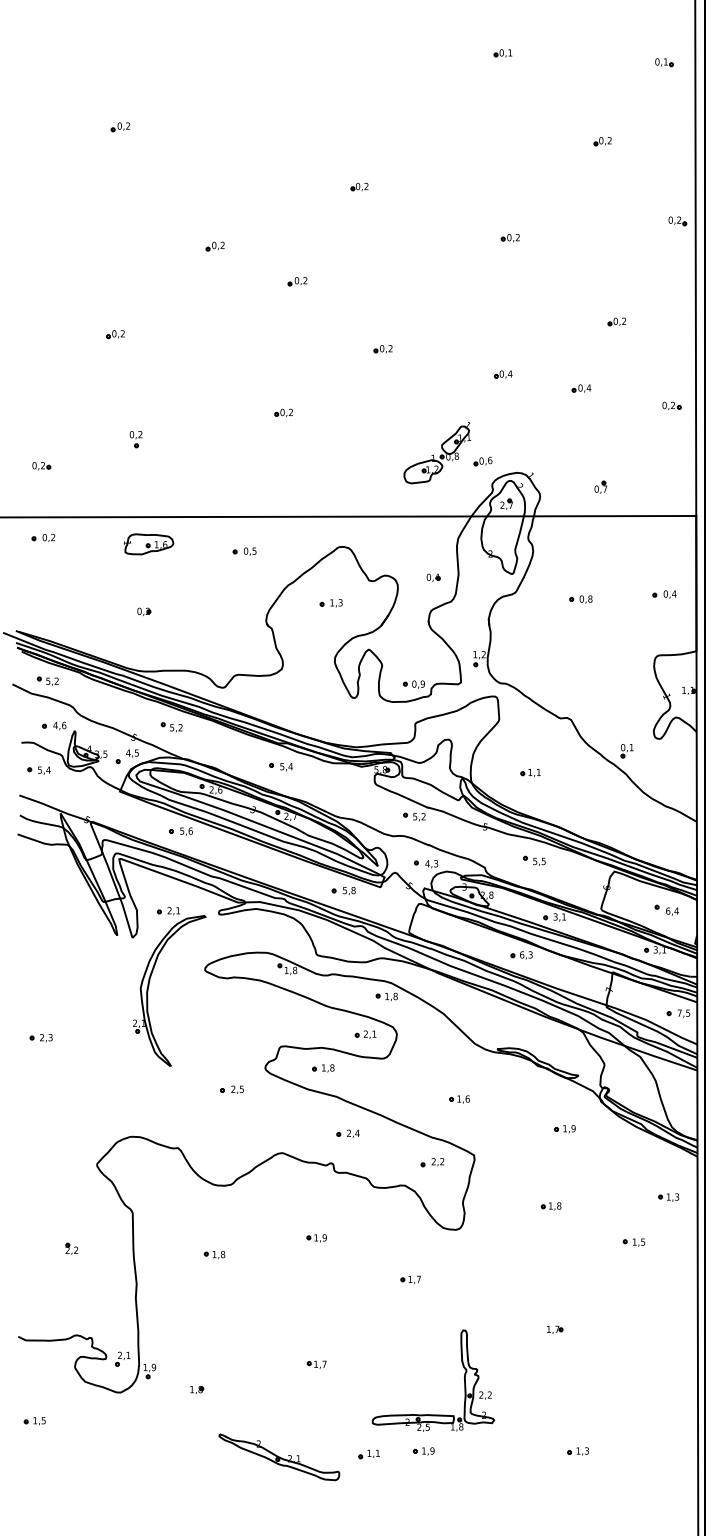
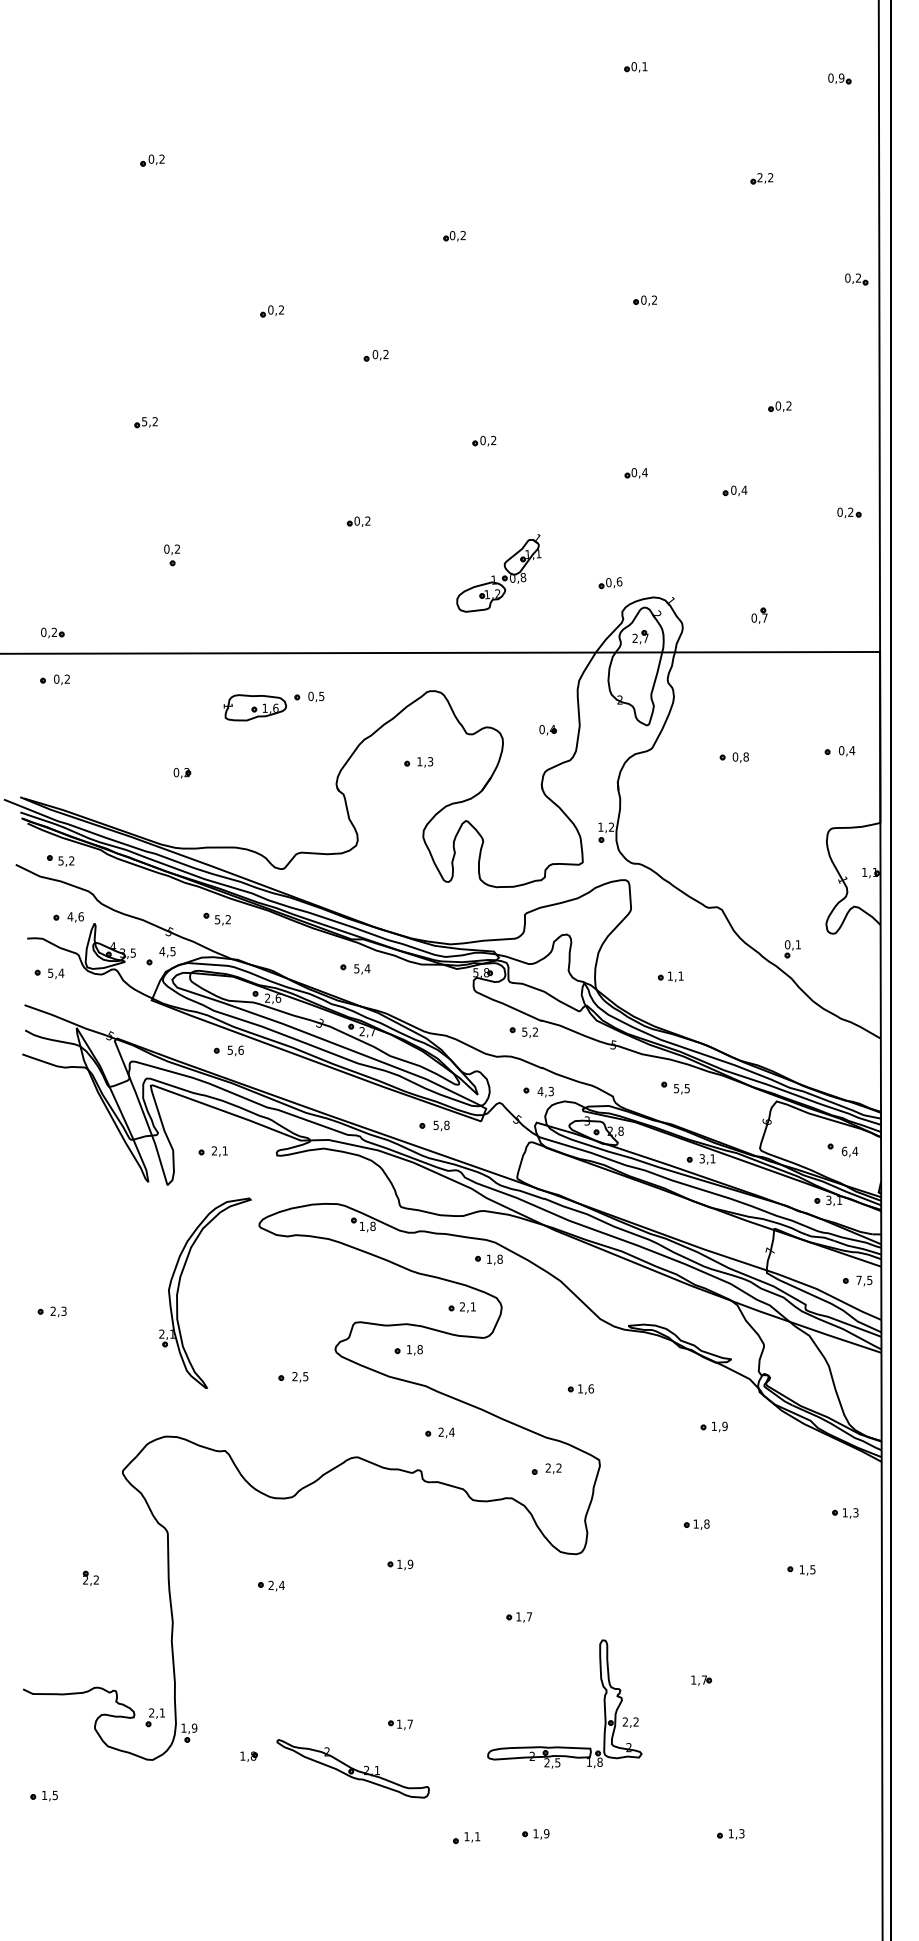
text: (665, 61) -> (841, 77), 0,1 -> 0,9
text: (600, 140) -> (759, 177), 0,2 -> 2,2
text: (114, 333) -> (144, 421), 0,2 -> 5,2
part: (437, 453) -> (498, 573), moved
part: (41, 465) -> (52, 632), moved
part: (148, 544) -> (254, 707), moved
part: (414, 684) -> (523, 865), removed
part: (521, 955) -> (659, 1207), removed
part: (149, 987) -> (179, 1288), moved
text: (218, 1254) -> (276, 1585), 1,8 -> 2,4
part: (463, 1380) -> (603, 1703), moved
part: (278, 1457) -> (352, 1768), moved

